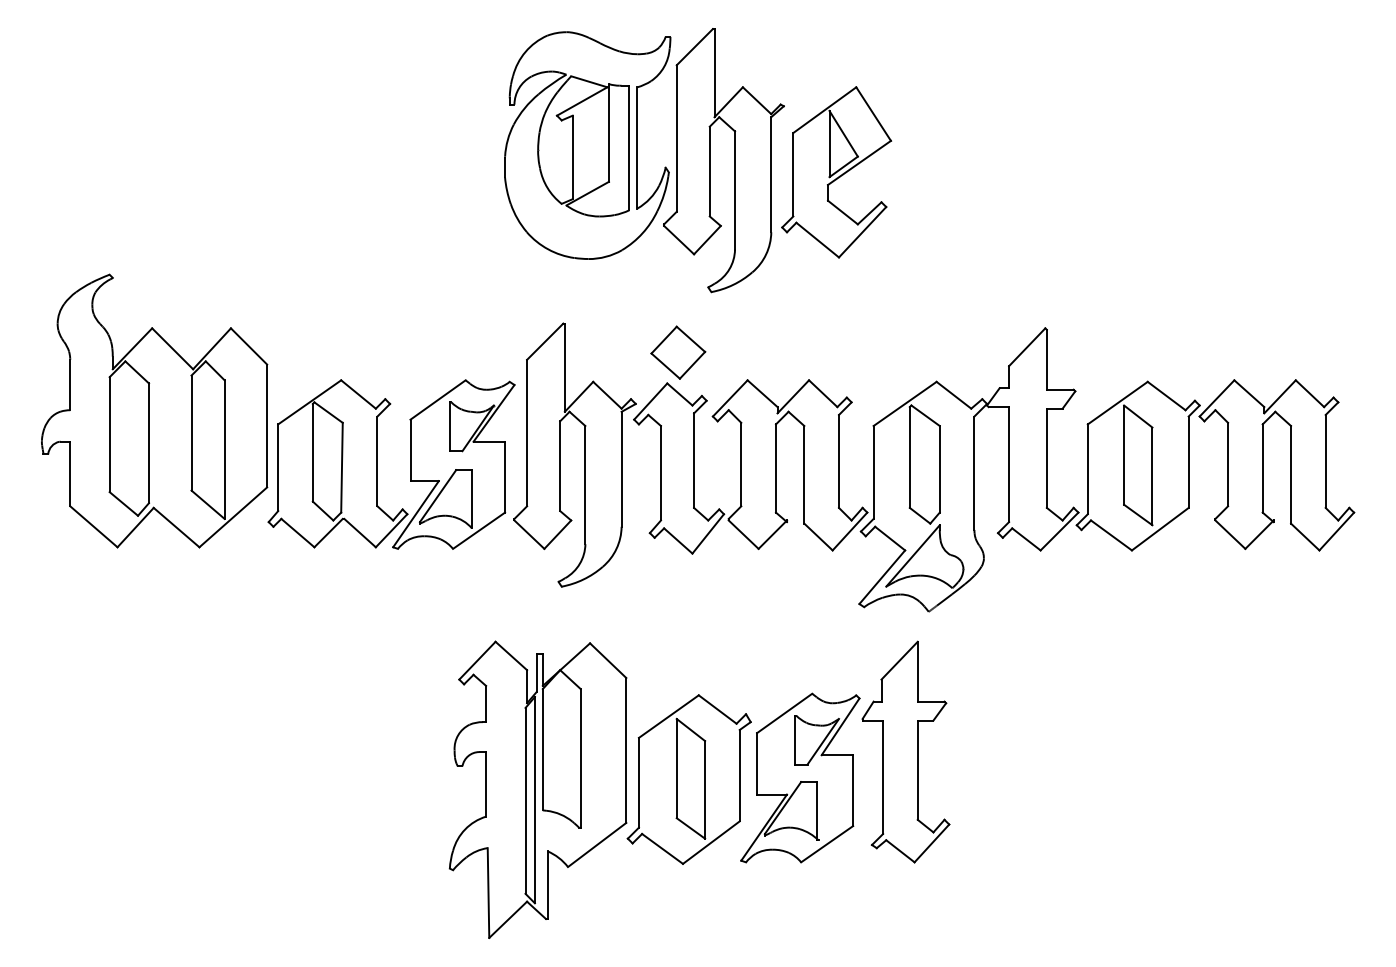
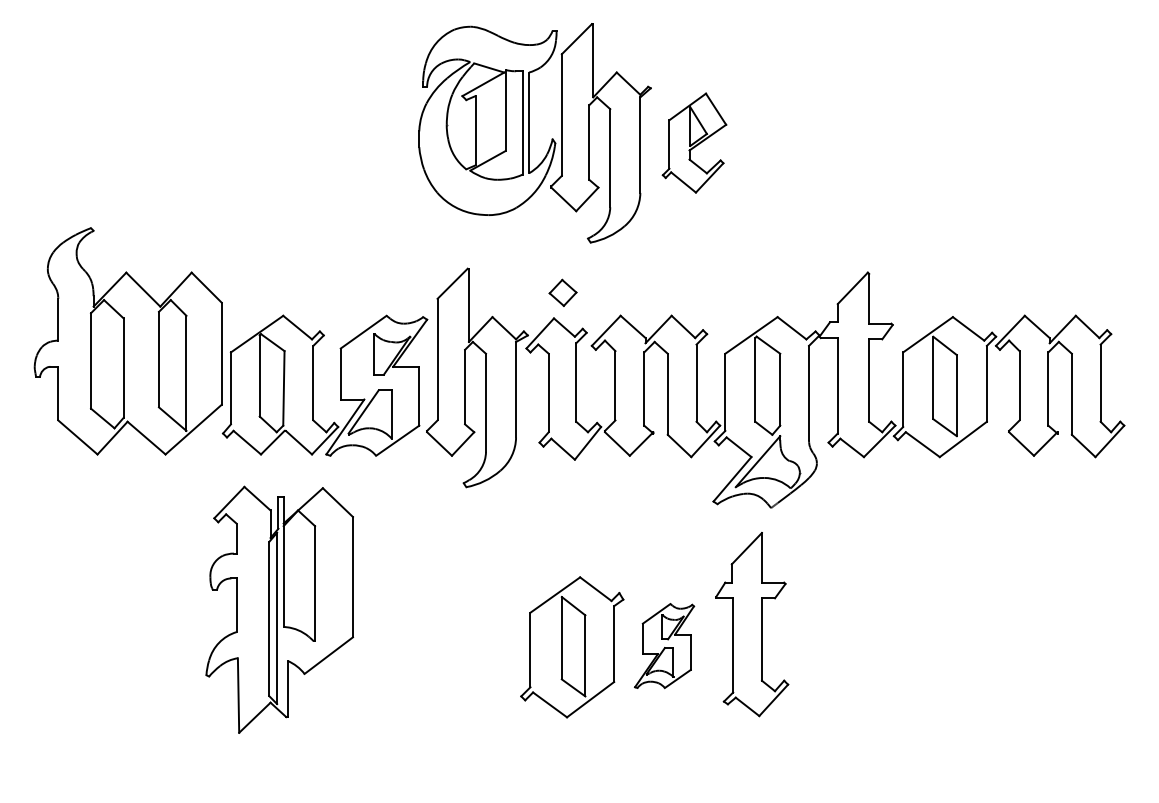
part: (836, 171) -> (694, 142), size x0.7
part: (677, 352) -> (562, 292), size x0.6
part: (800, 777) -> (664, 645), size x0.6
part: (537, 789) -> (279, 609), moved

